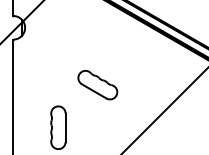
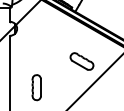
part: (96, 85) -> (81, 61), moved

